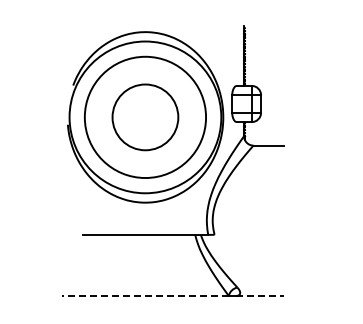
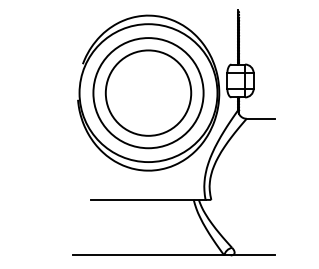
circle: (145, 117) -> (148, 93), size x1.43
line: (144, 295) -> (147, 255), dashed -> solid
line: (260, 295) -> (253, 255), dashed -> solid

